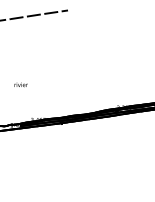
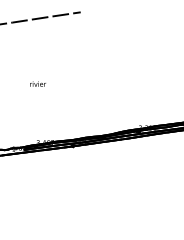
text: (20, 84) -> (37, 83), moved

